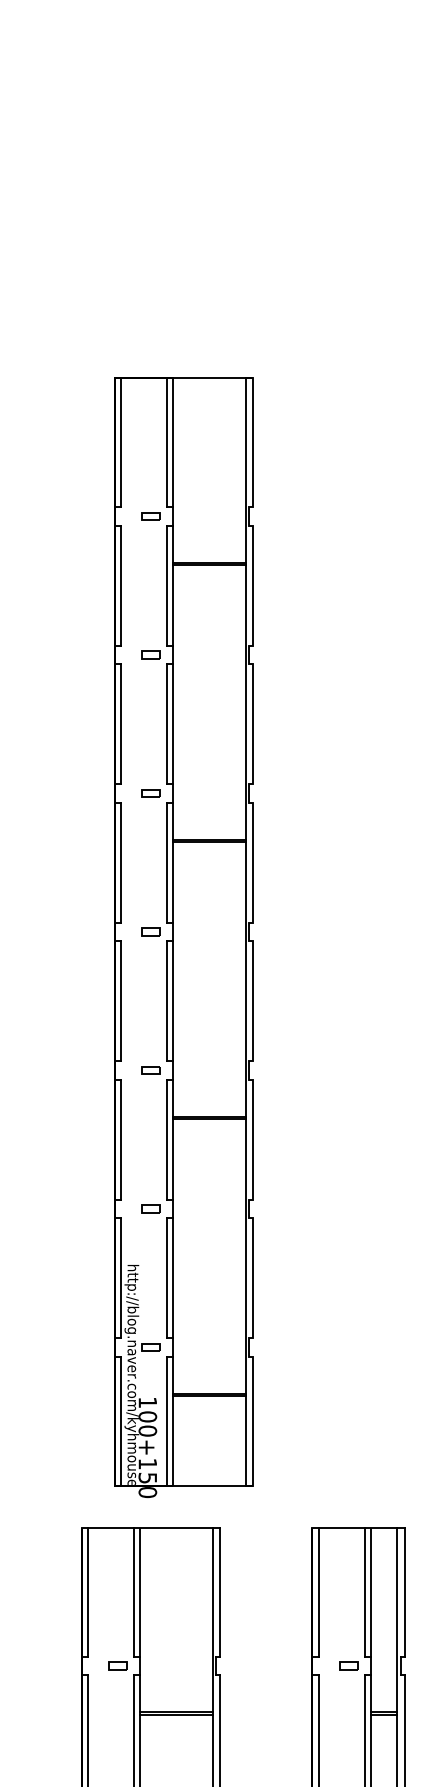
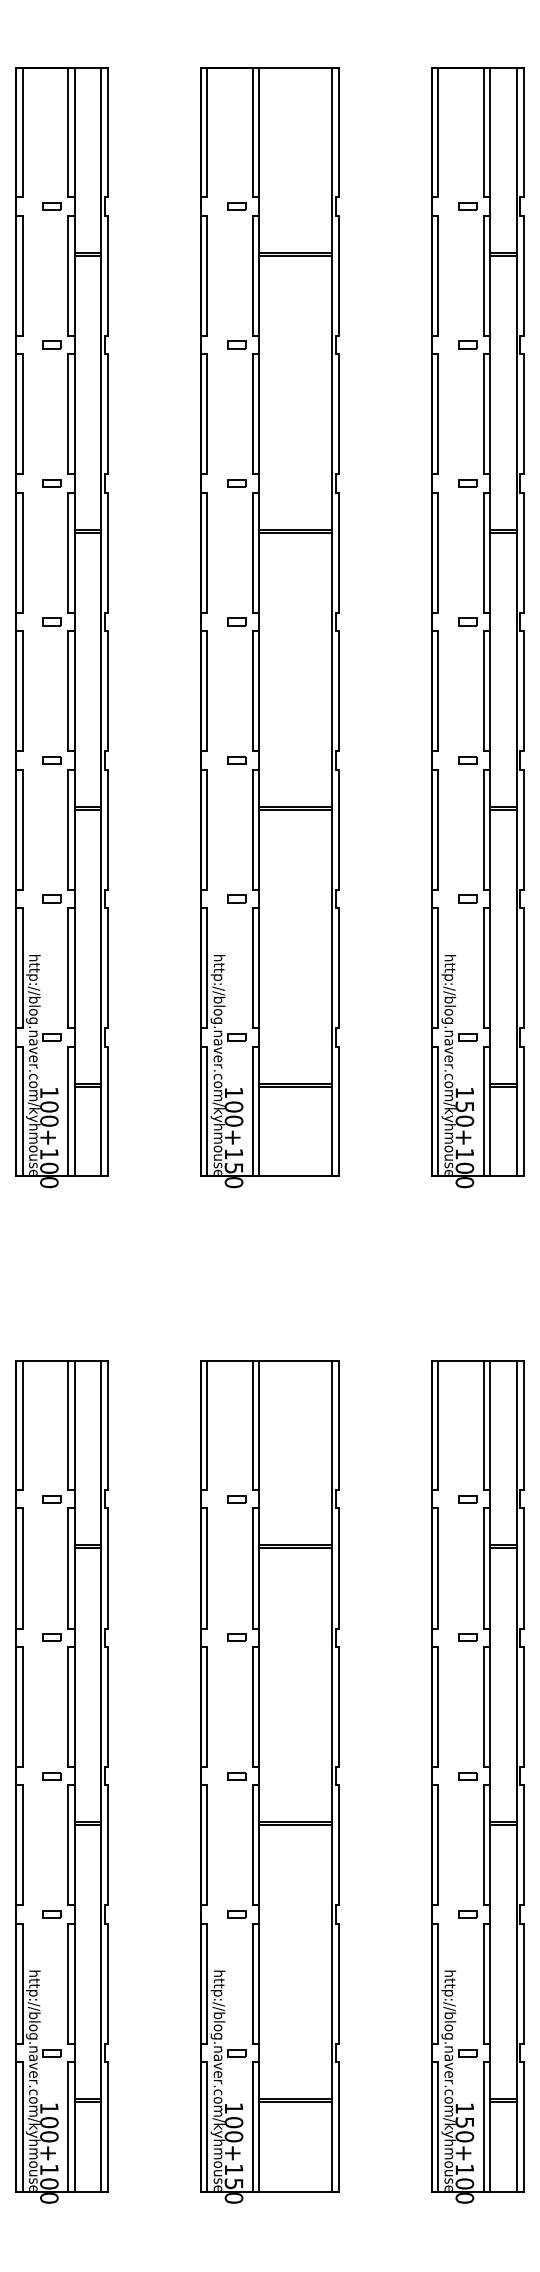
part: (358, 794) -> (477, 627), added
part: (183, 937) -> (269, 627), moved

